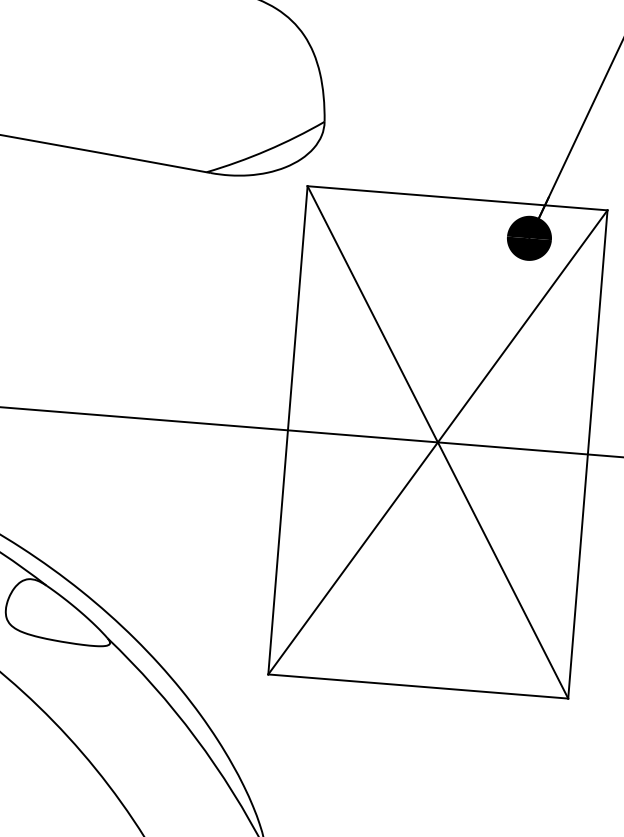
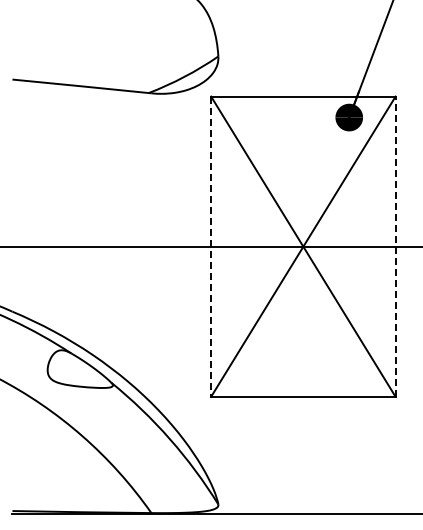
line: (288, 431) -> (211, 247), solid -> dashed
line: (587, 454) -> (395, 246), solid -> dashed

